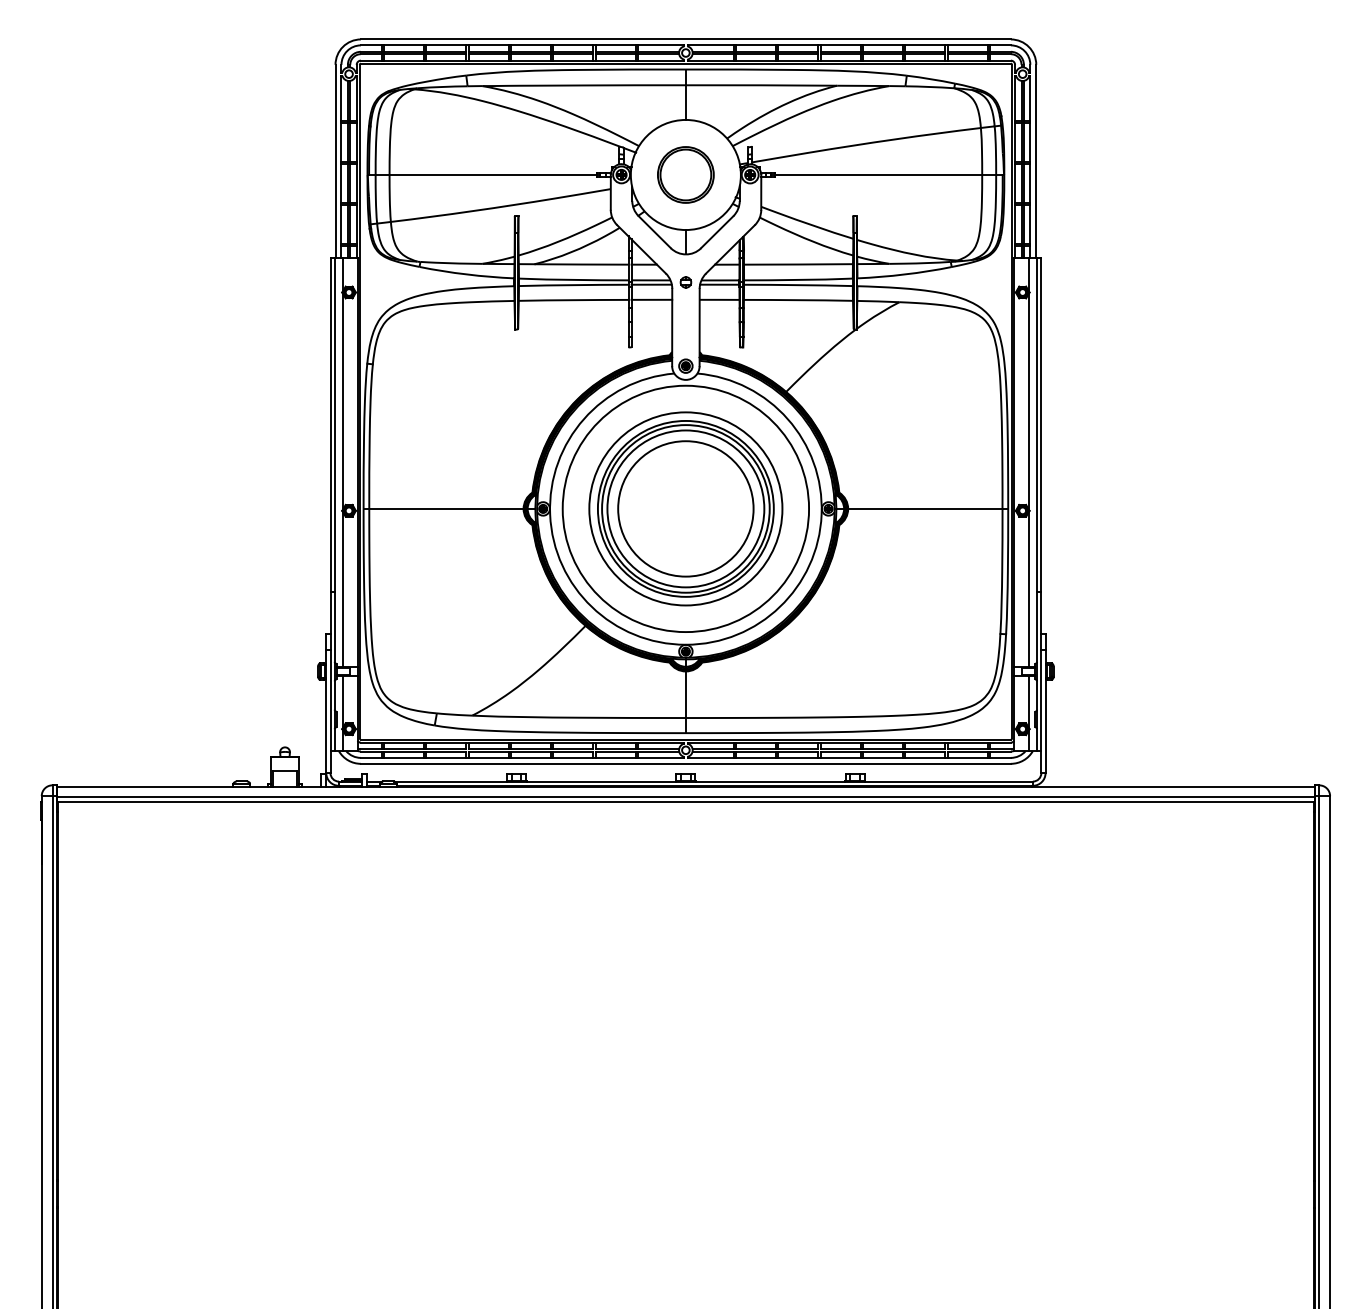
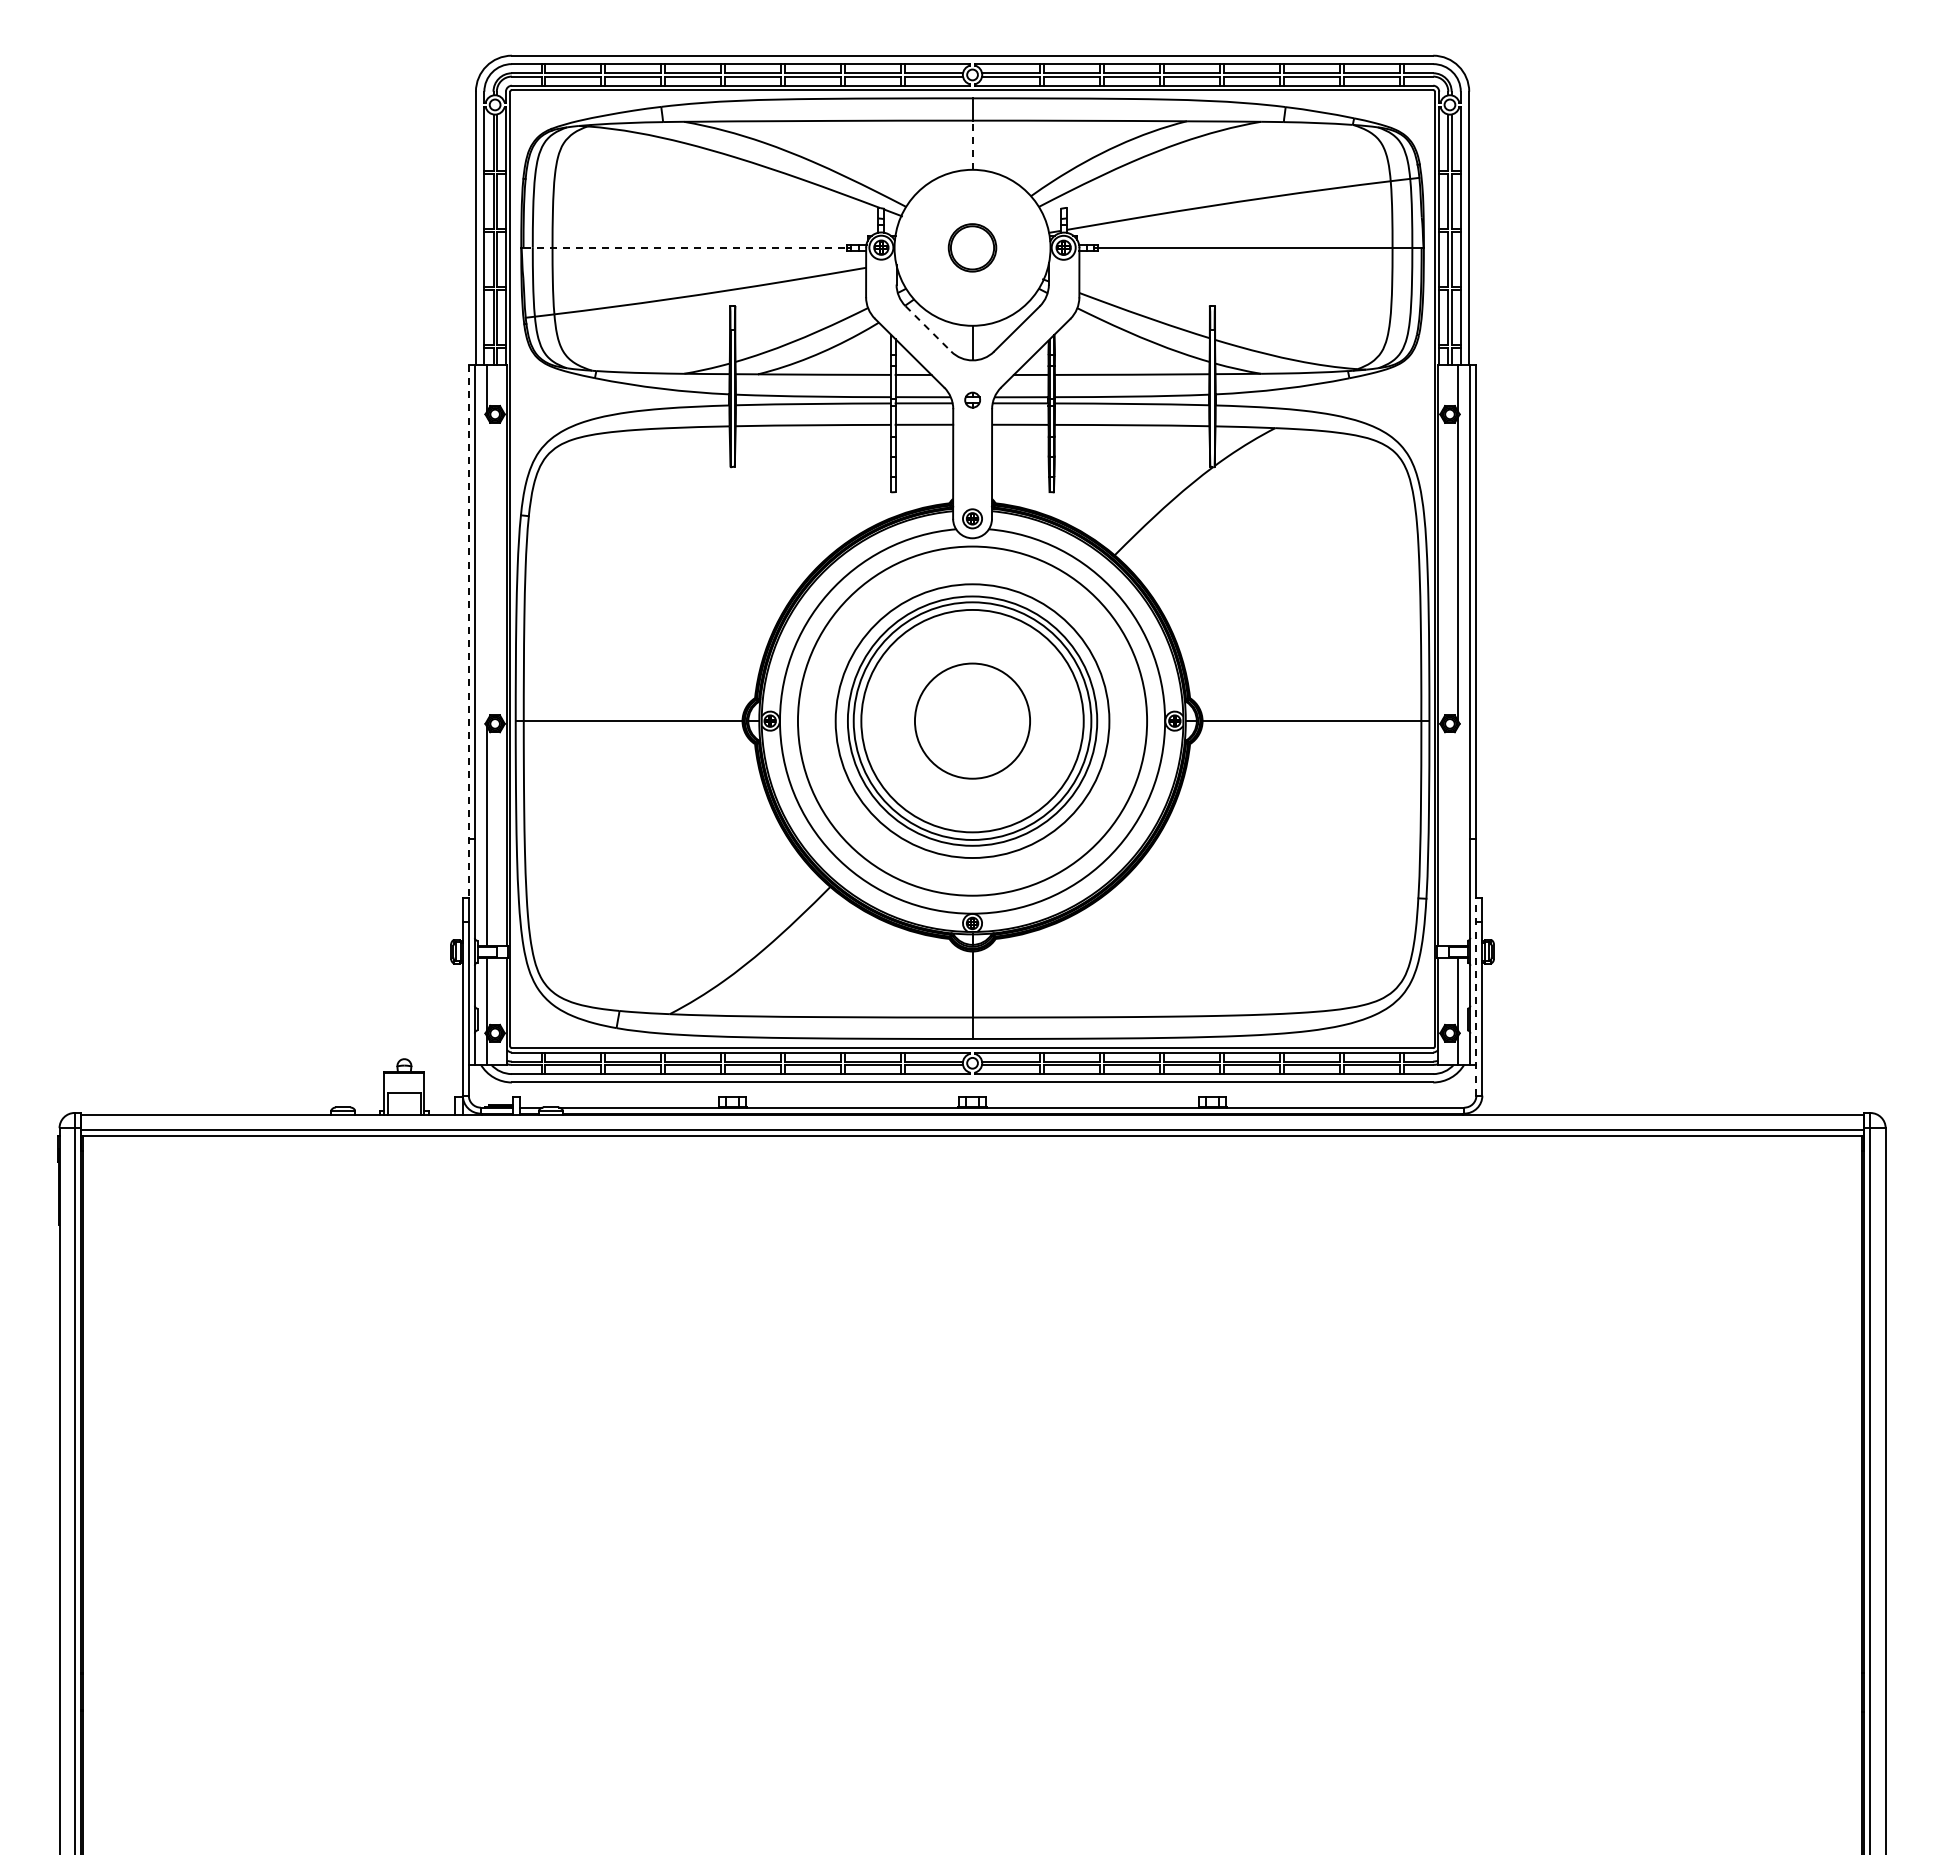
line: (685, 102) -> (972, 145), solid -> dashed
line: (483, 174) -> (685, 247), solid -> dashed
part: (685, 174) -> (972, 247), size x0.6
line: (654, 232) -> (928, 329), solid -> dashed
line: (342, 401) -> (486, 568), removed
line: (330, 445) -> (468, 631), solid -> dashed
circle: (685, 509) -> (972, 721), size x0.6
line: (1028, 589) -> (1458, 835), removed
line: (1041, 703) -> (1476, 996), solid -> dashed

